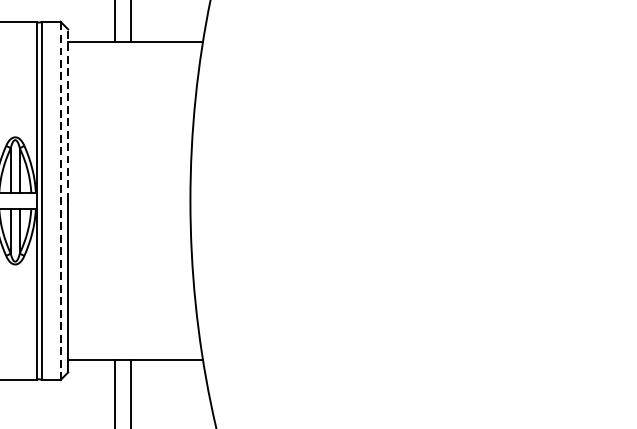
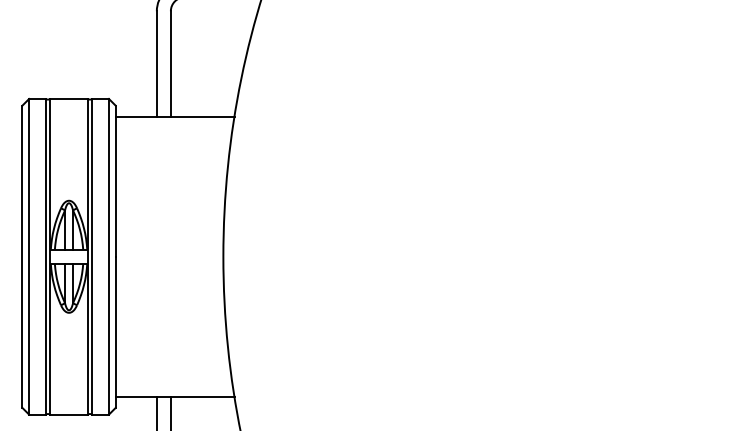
line: (68, 115) -> (115, 181), dashed -> solid
line: (60, 200) -> (108, 256), dashed -> solid

